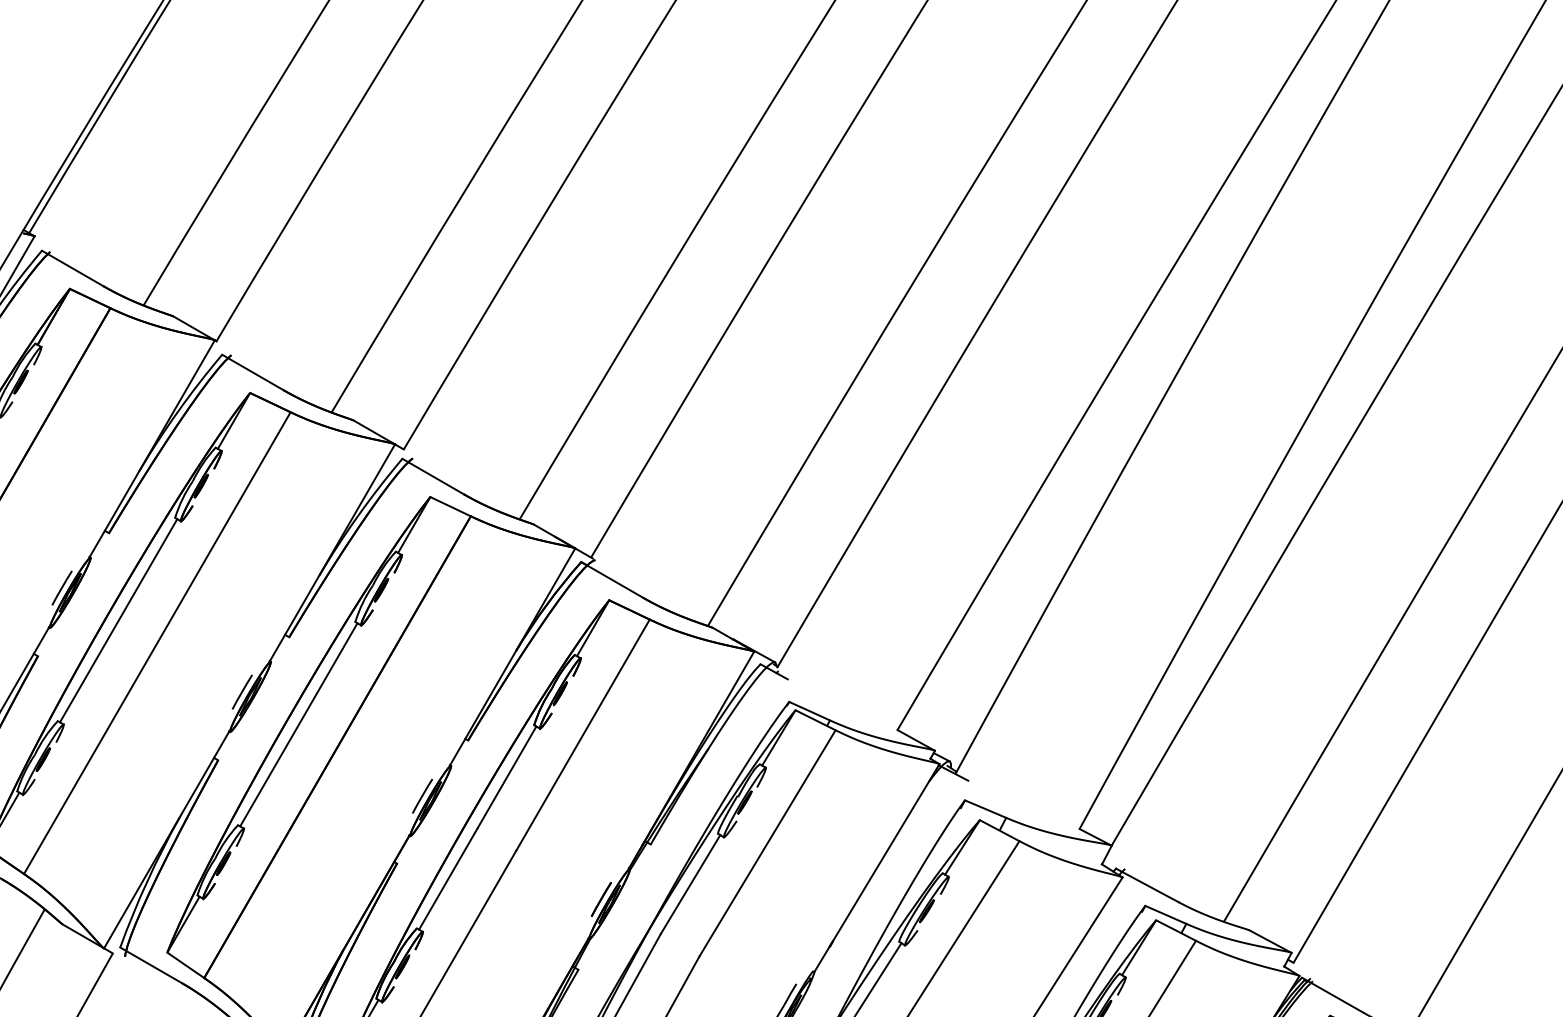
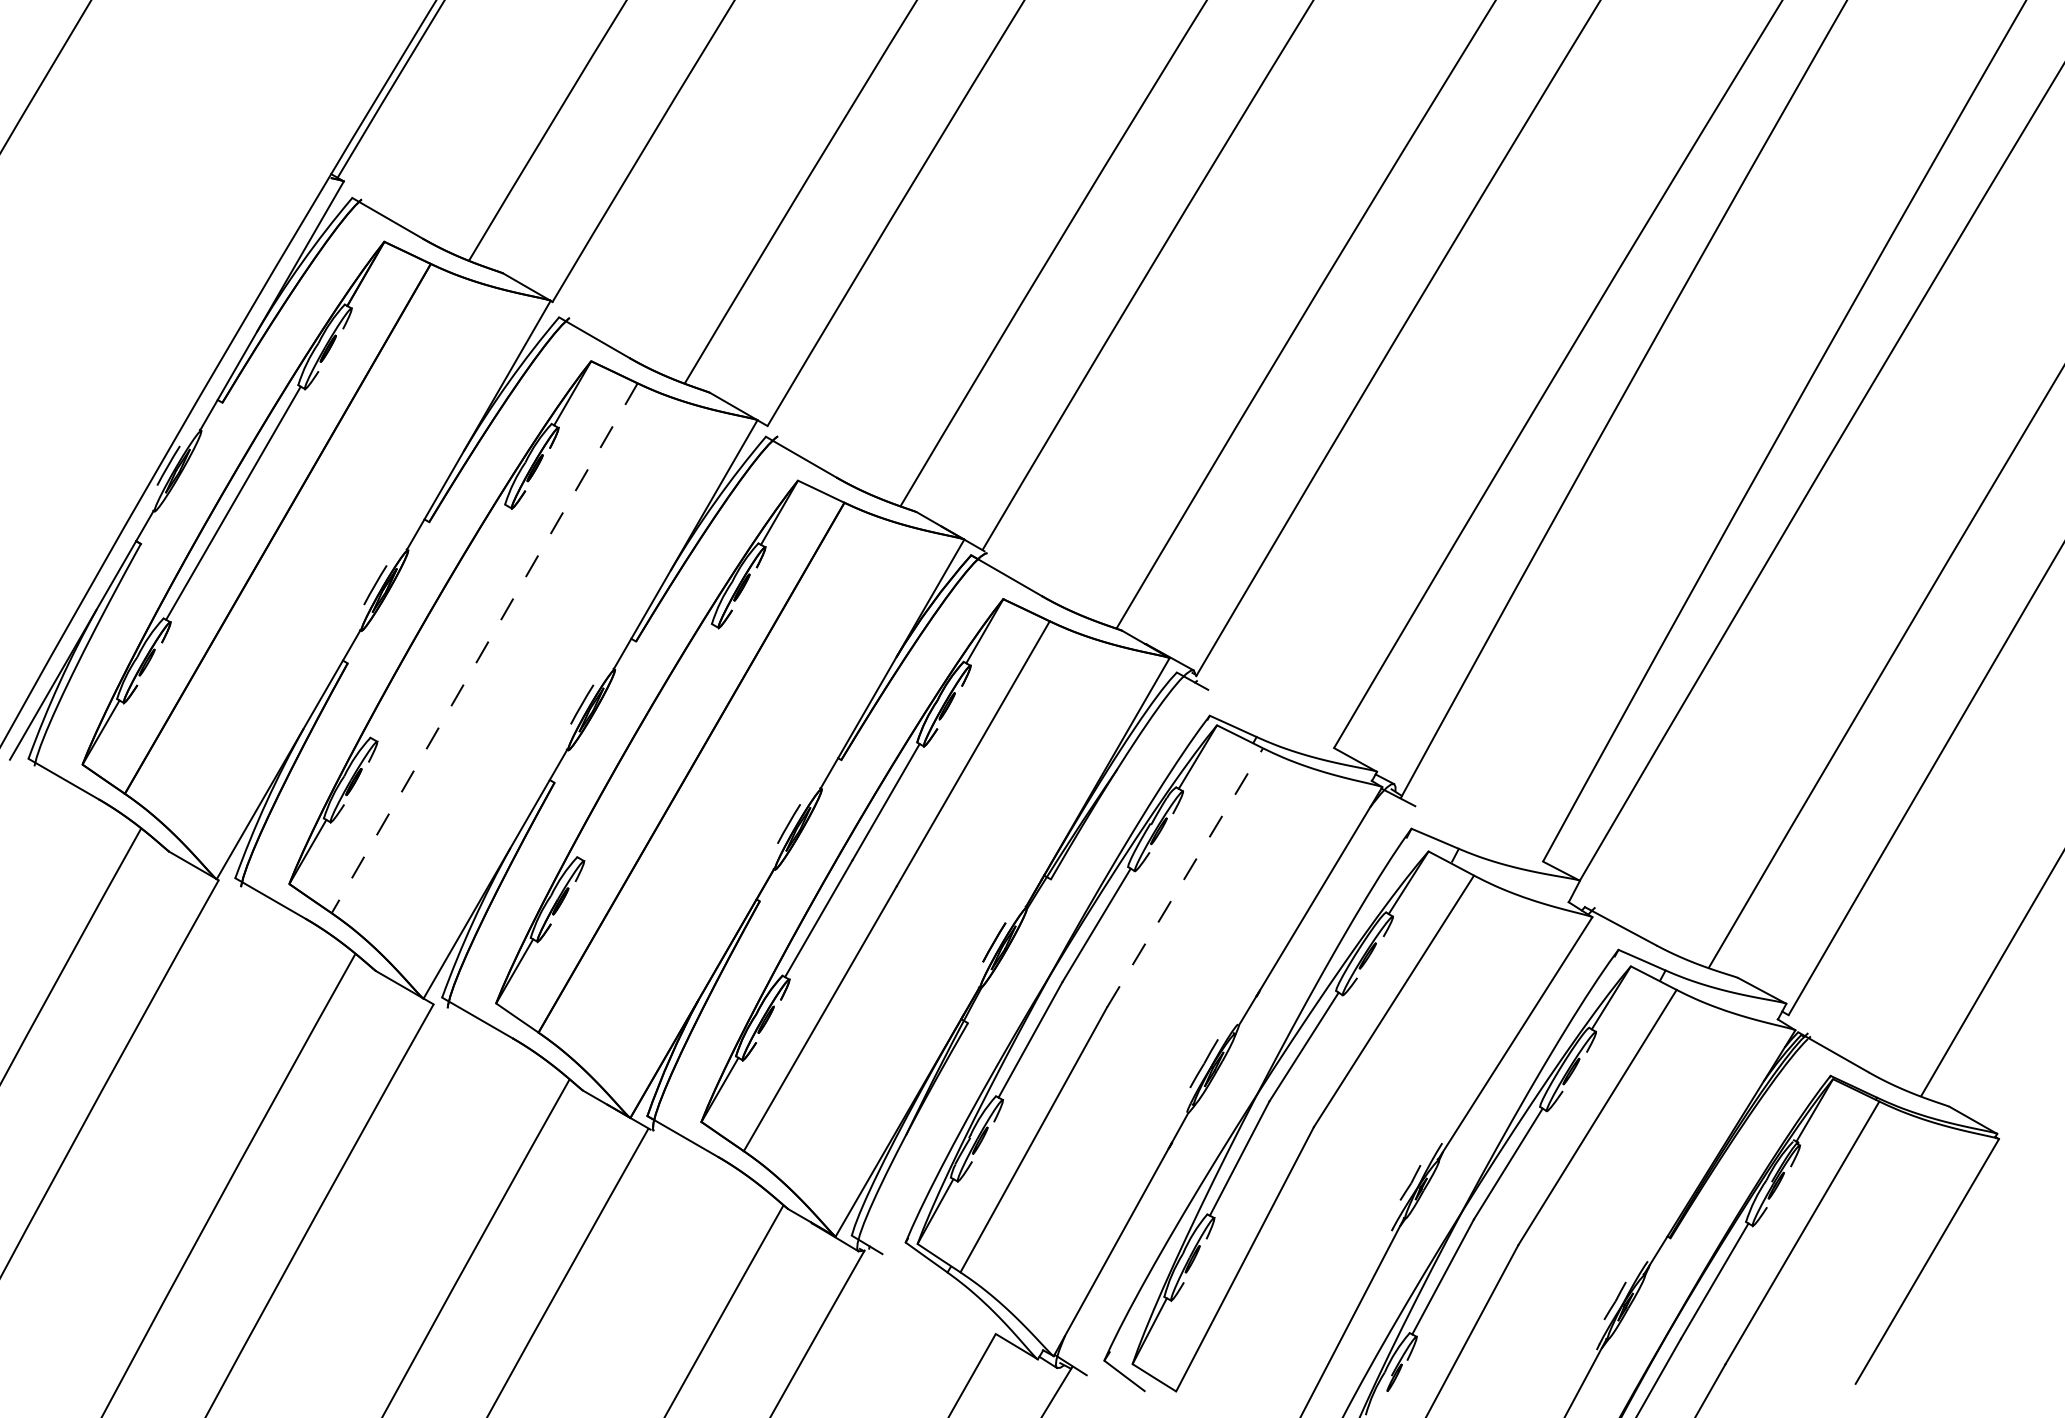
line: (117, 620) -> (439, 622), removed
line: (157, 643) -> (484, 648), solid -> dashed
line: (298, 724) -> (646, 741), removed
line: (768, 842) -> (1185, 877), solid -> dashed

